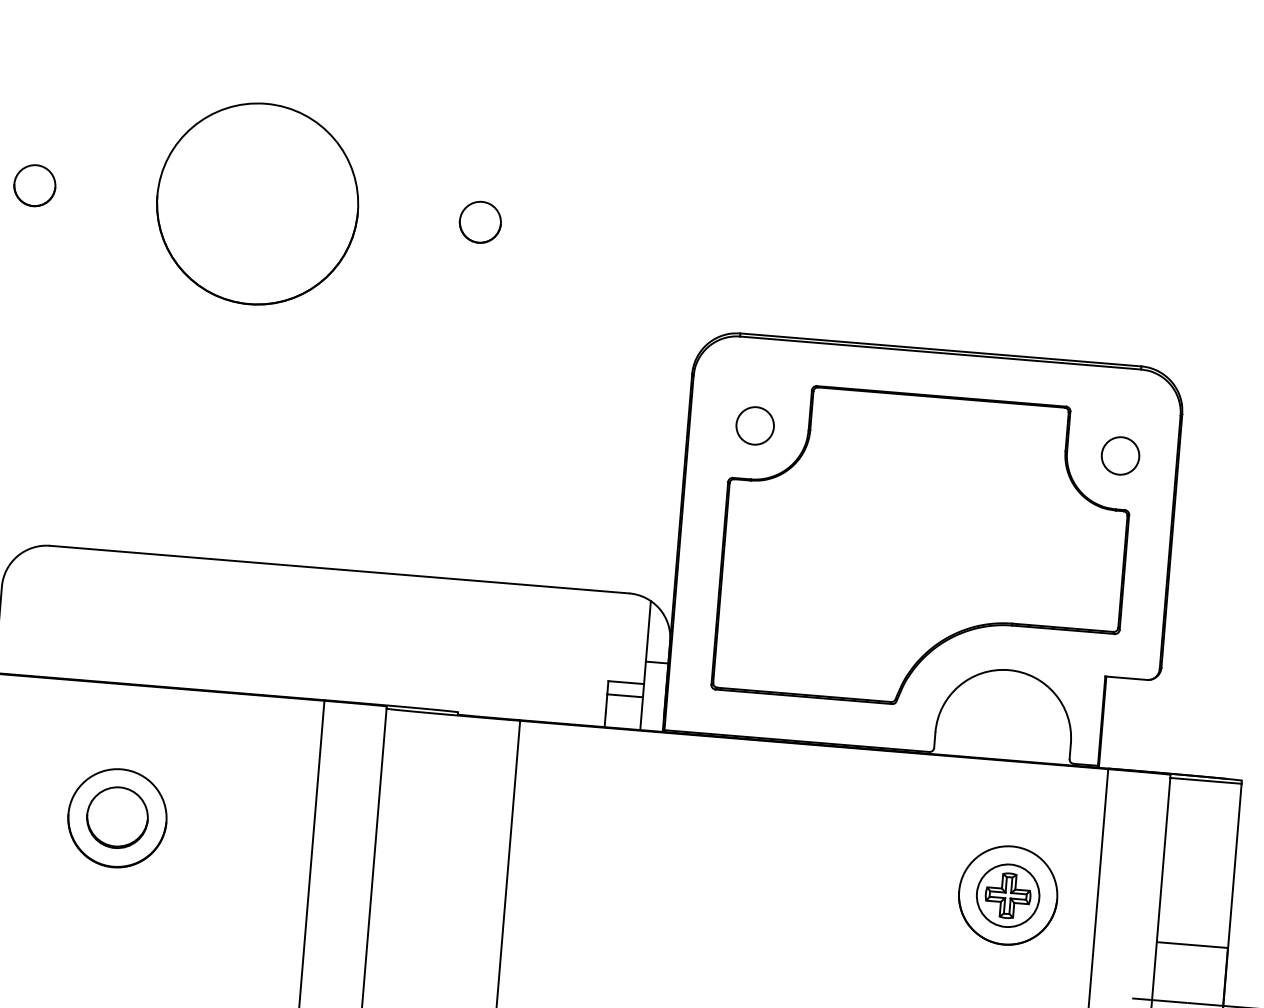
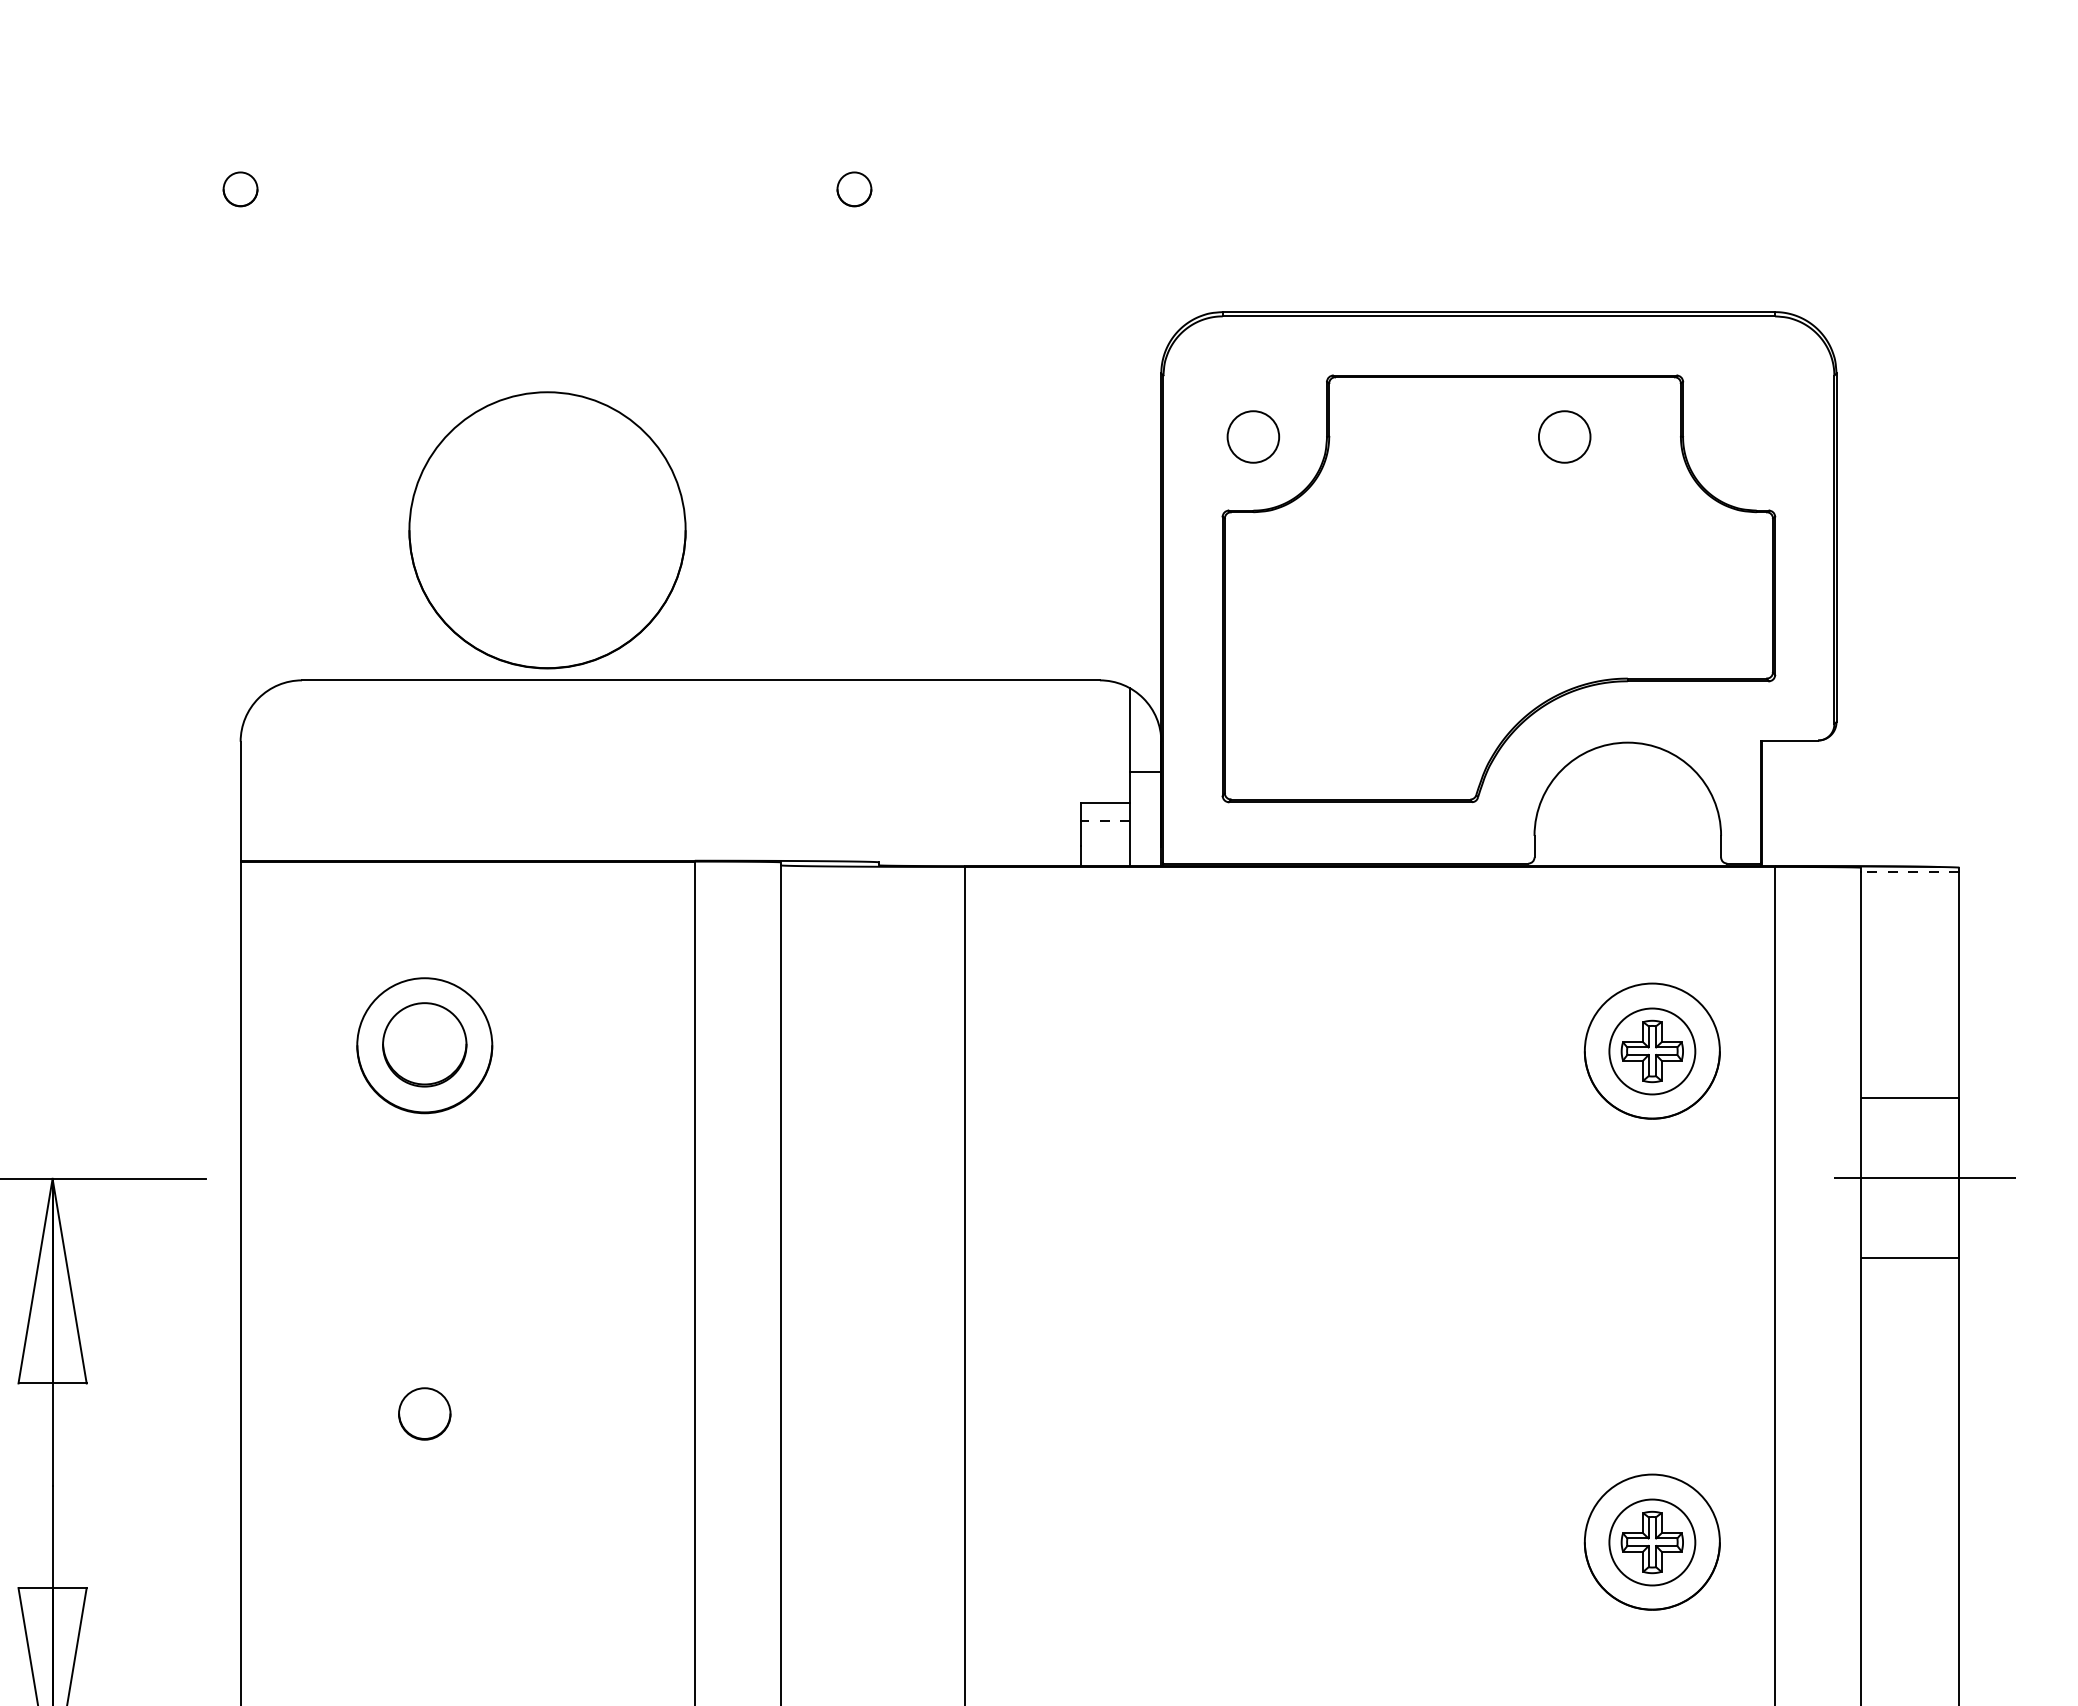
part: (34, 185) -> (240, 189), size x0.6
part: (257, 204) -> (547, 530), moved
part: (480, 222) -> (854, 189), size x0.6
part: (1120, 455) -> (1564, 436), moved
line: (624, 695) -> (1105, 820), solid -> dashed
line: (1205, 781) -> (1909, 872), solid -> dashed

